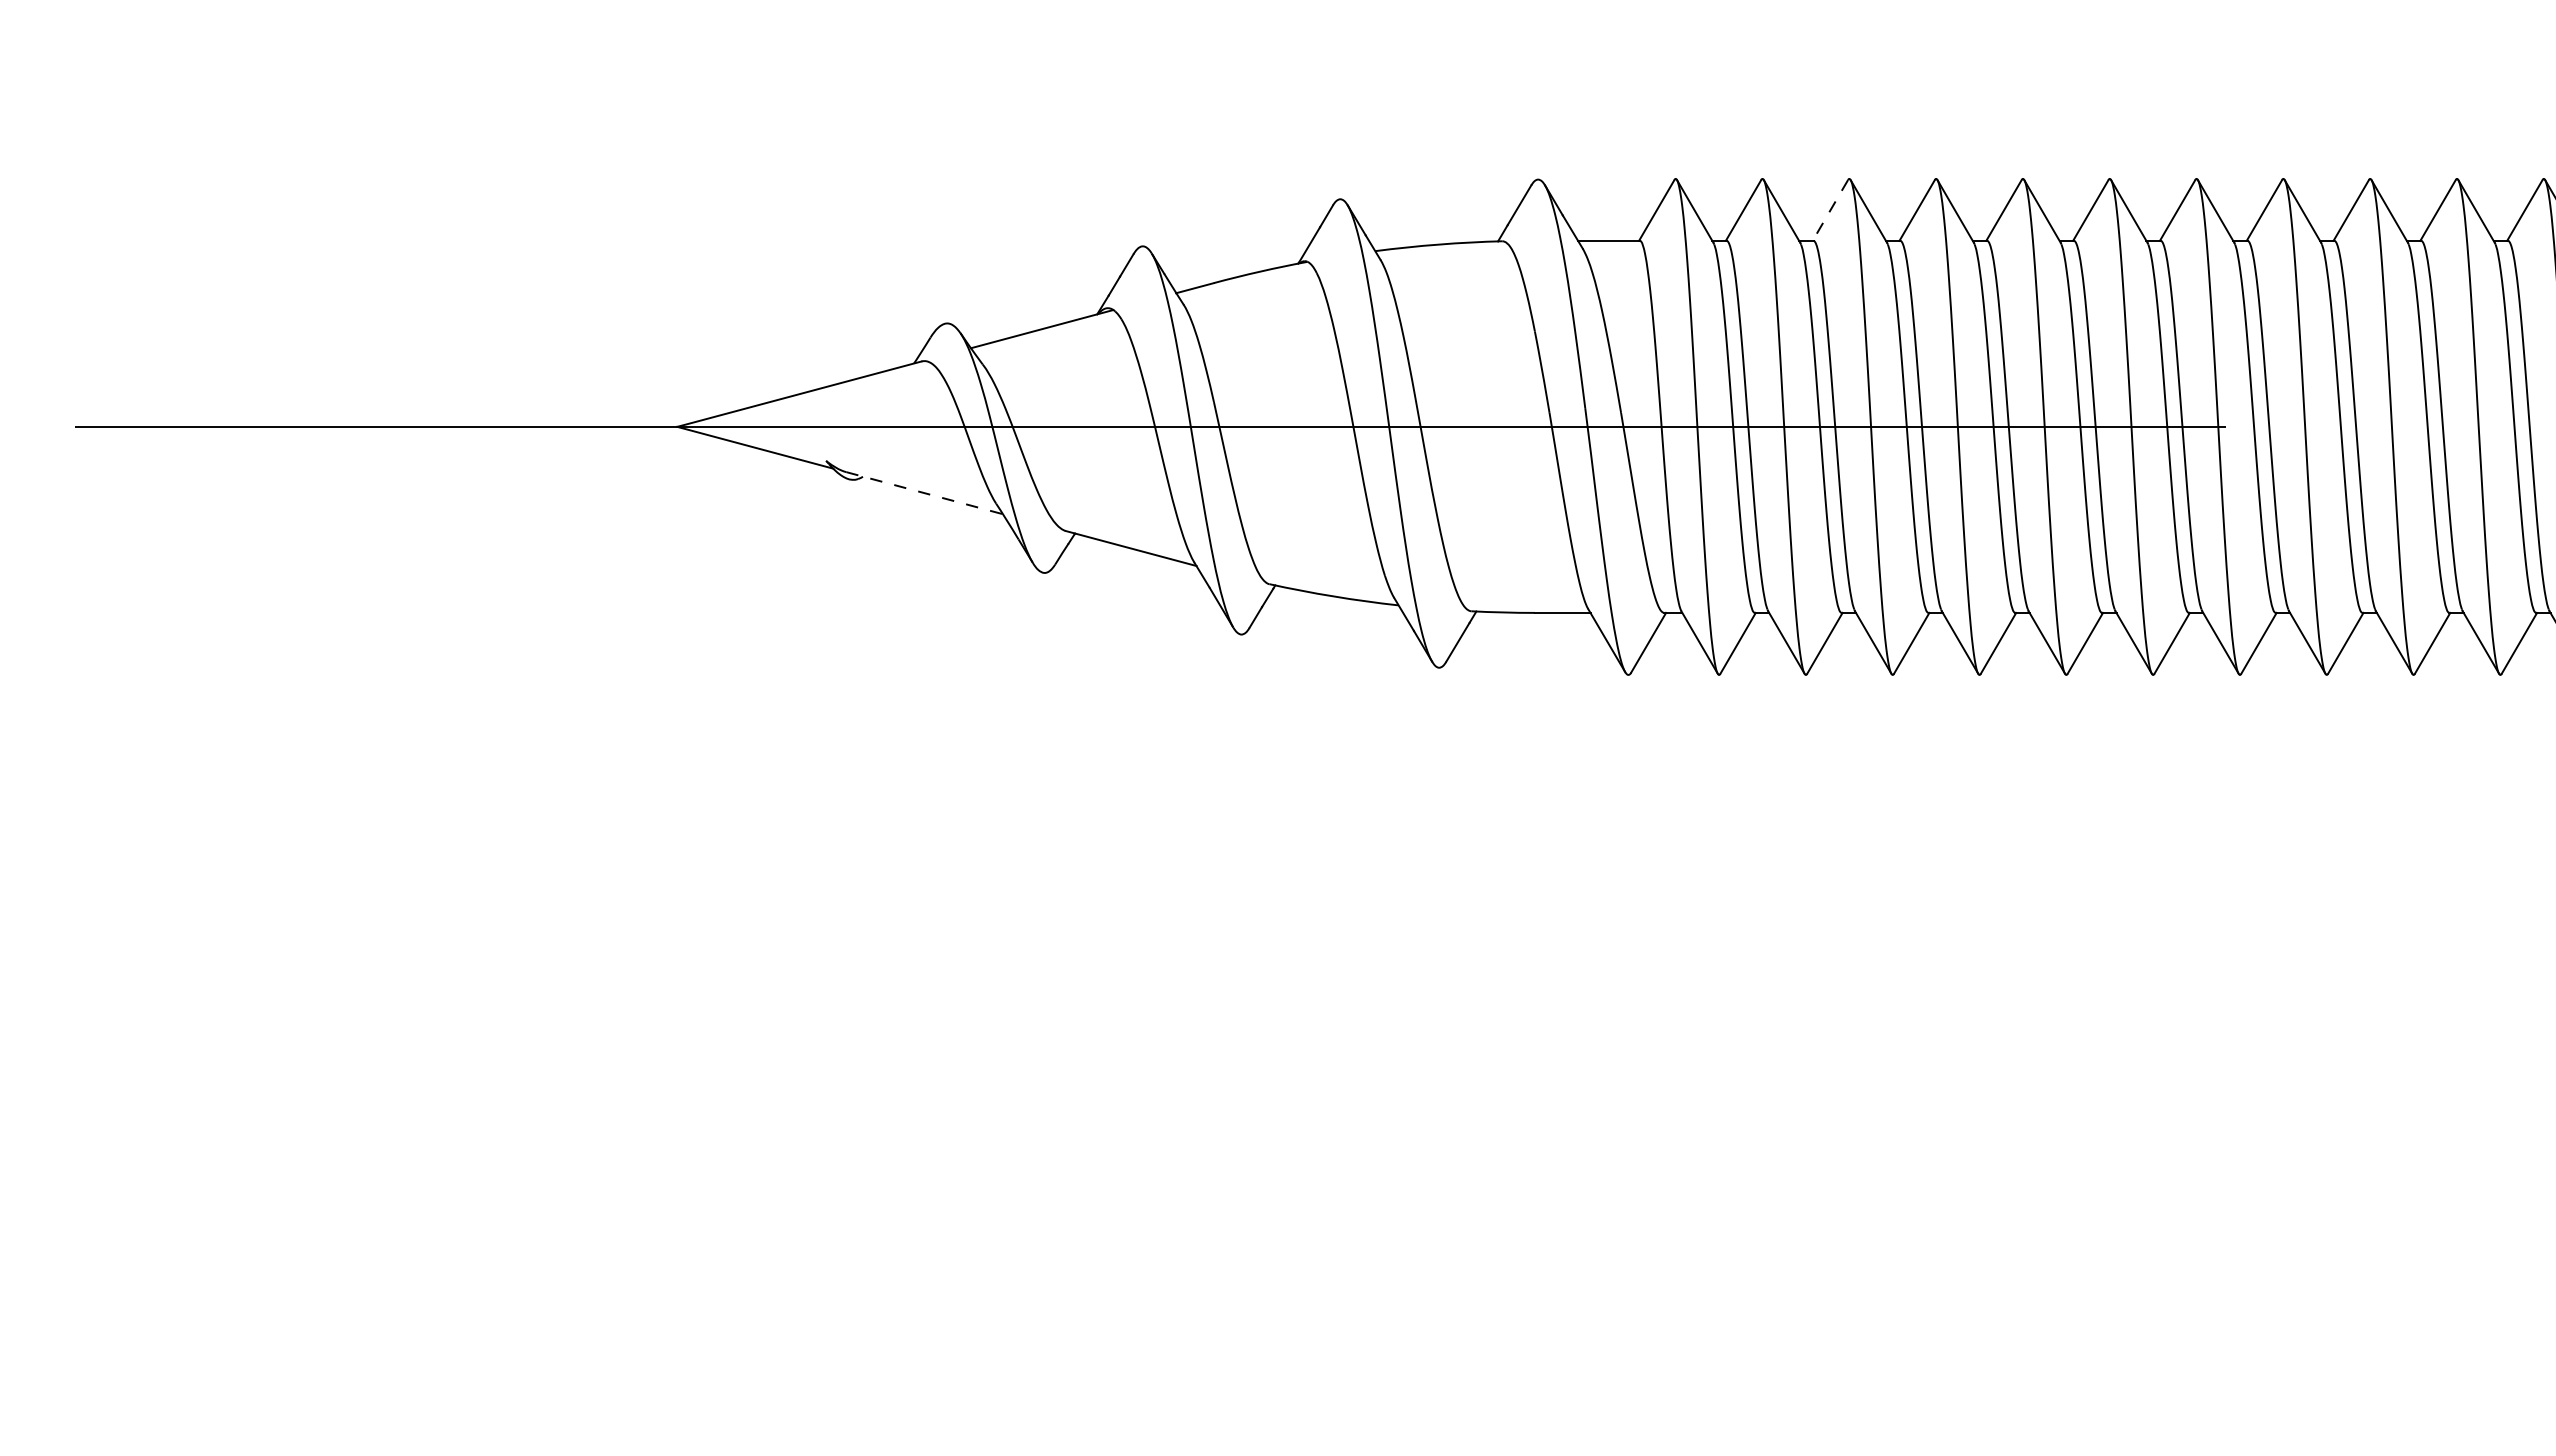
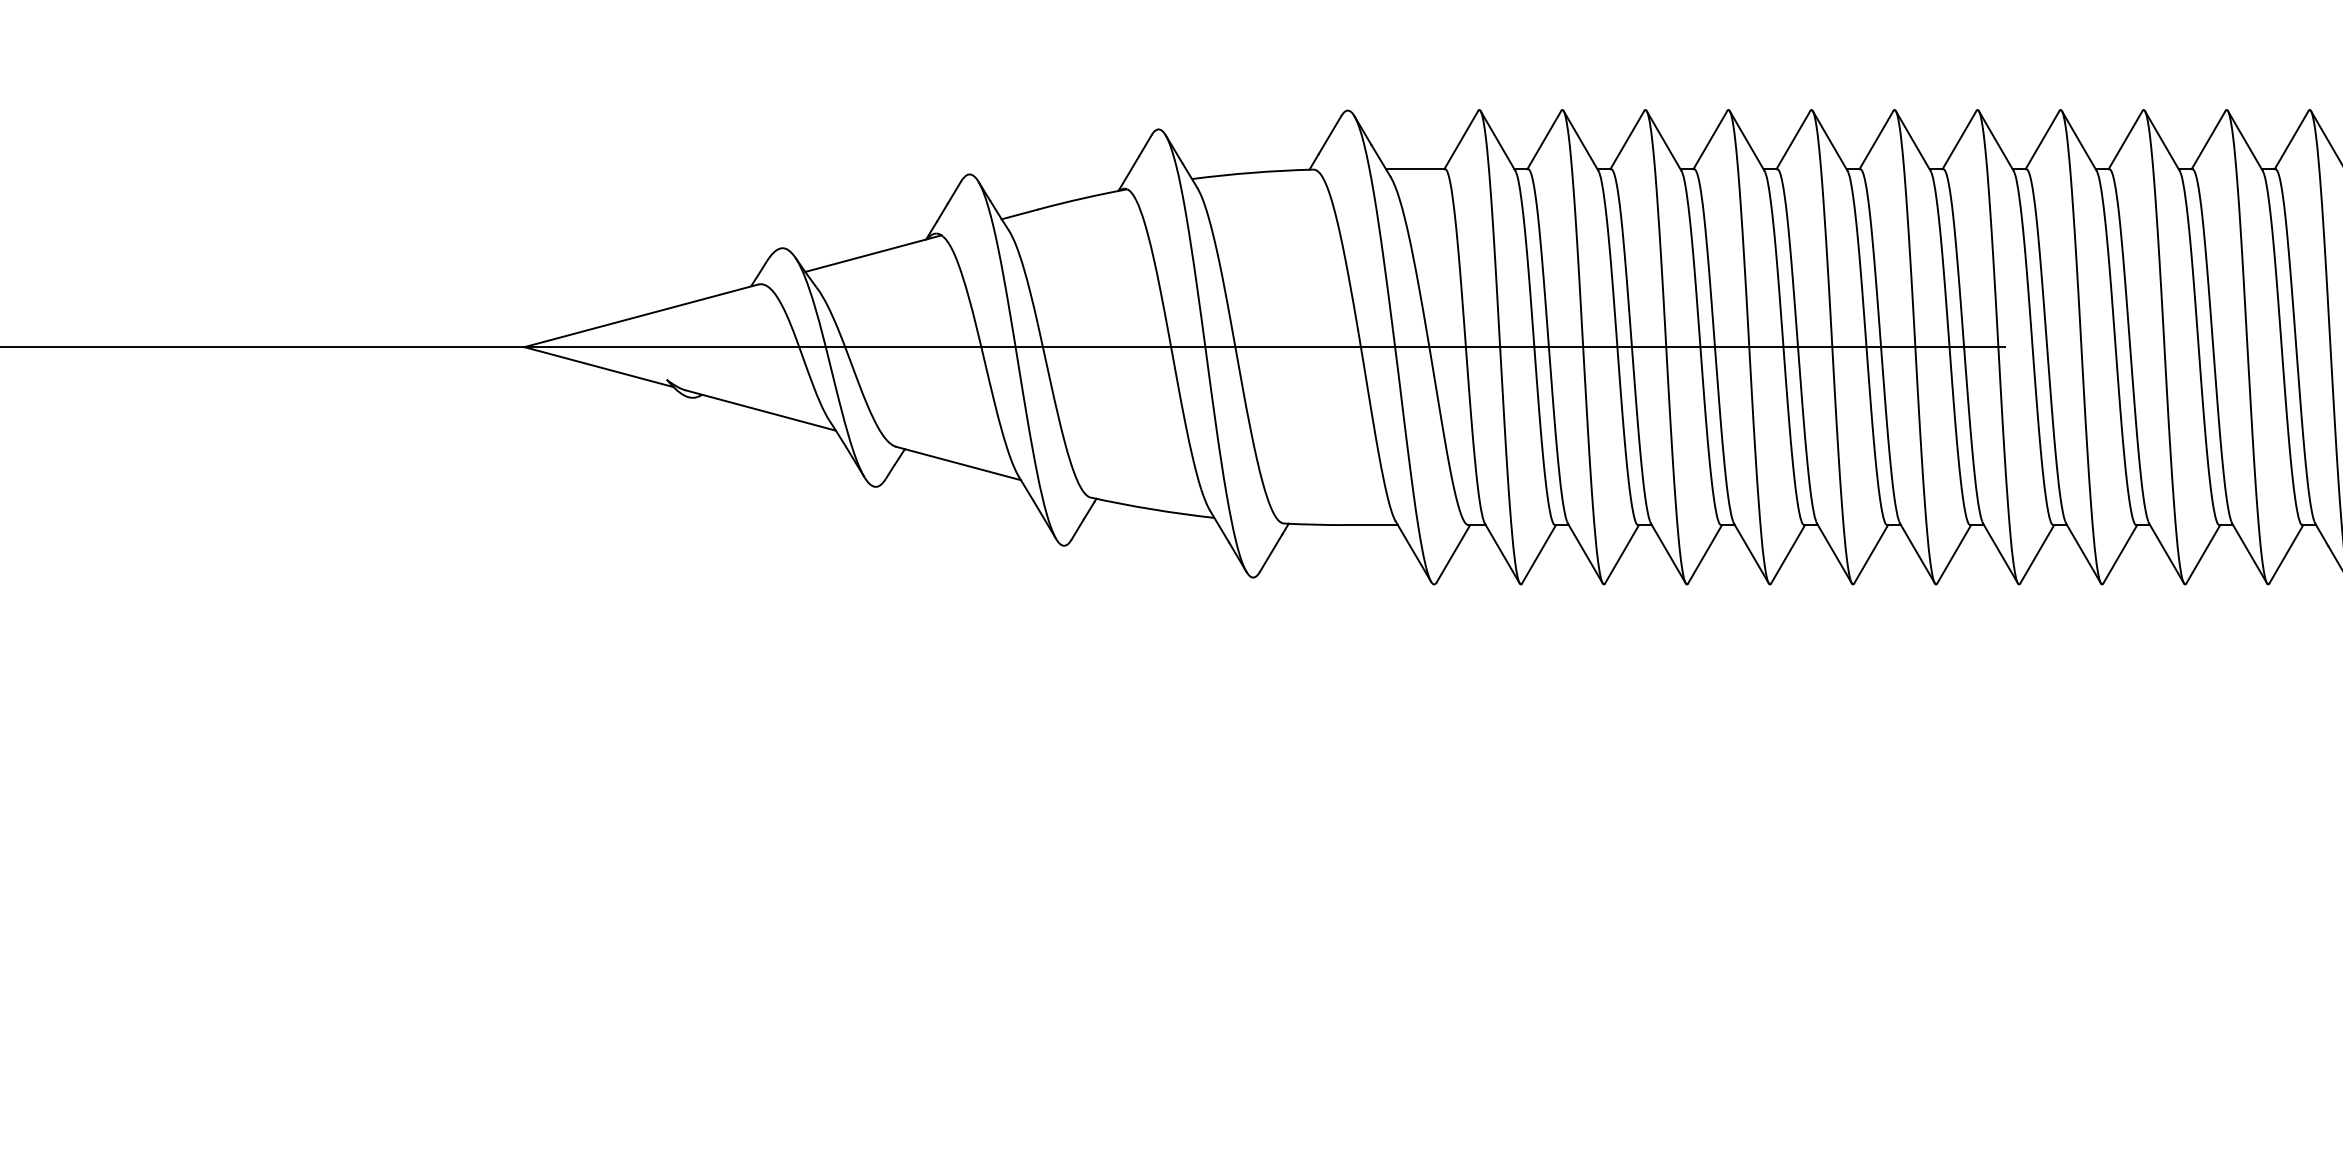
line: (1830, 210) -> (1627, 140), dashed -> solid
line: (925, 493) -> (761, 410), dashed -> solid

